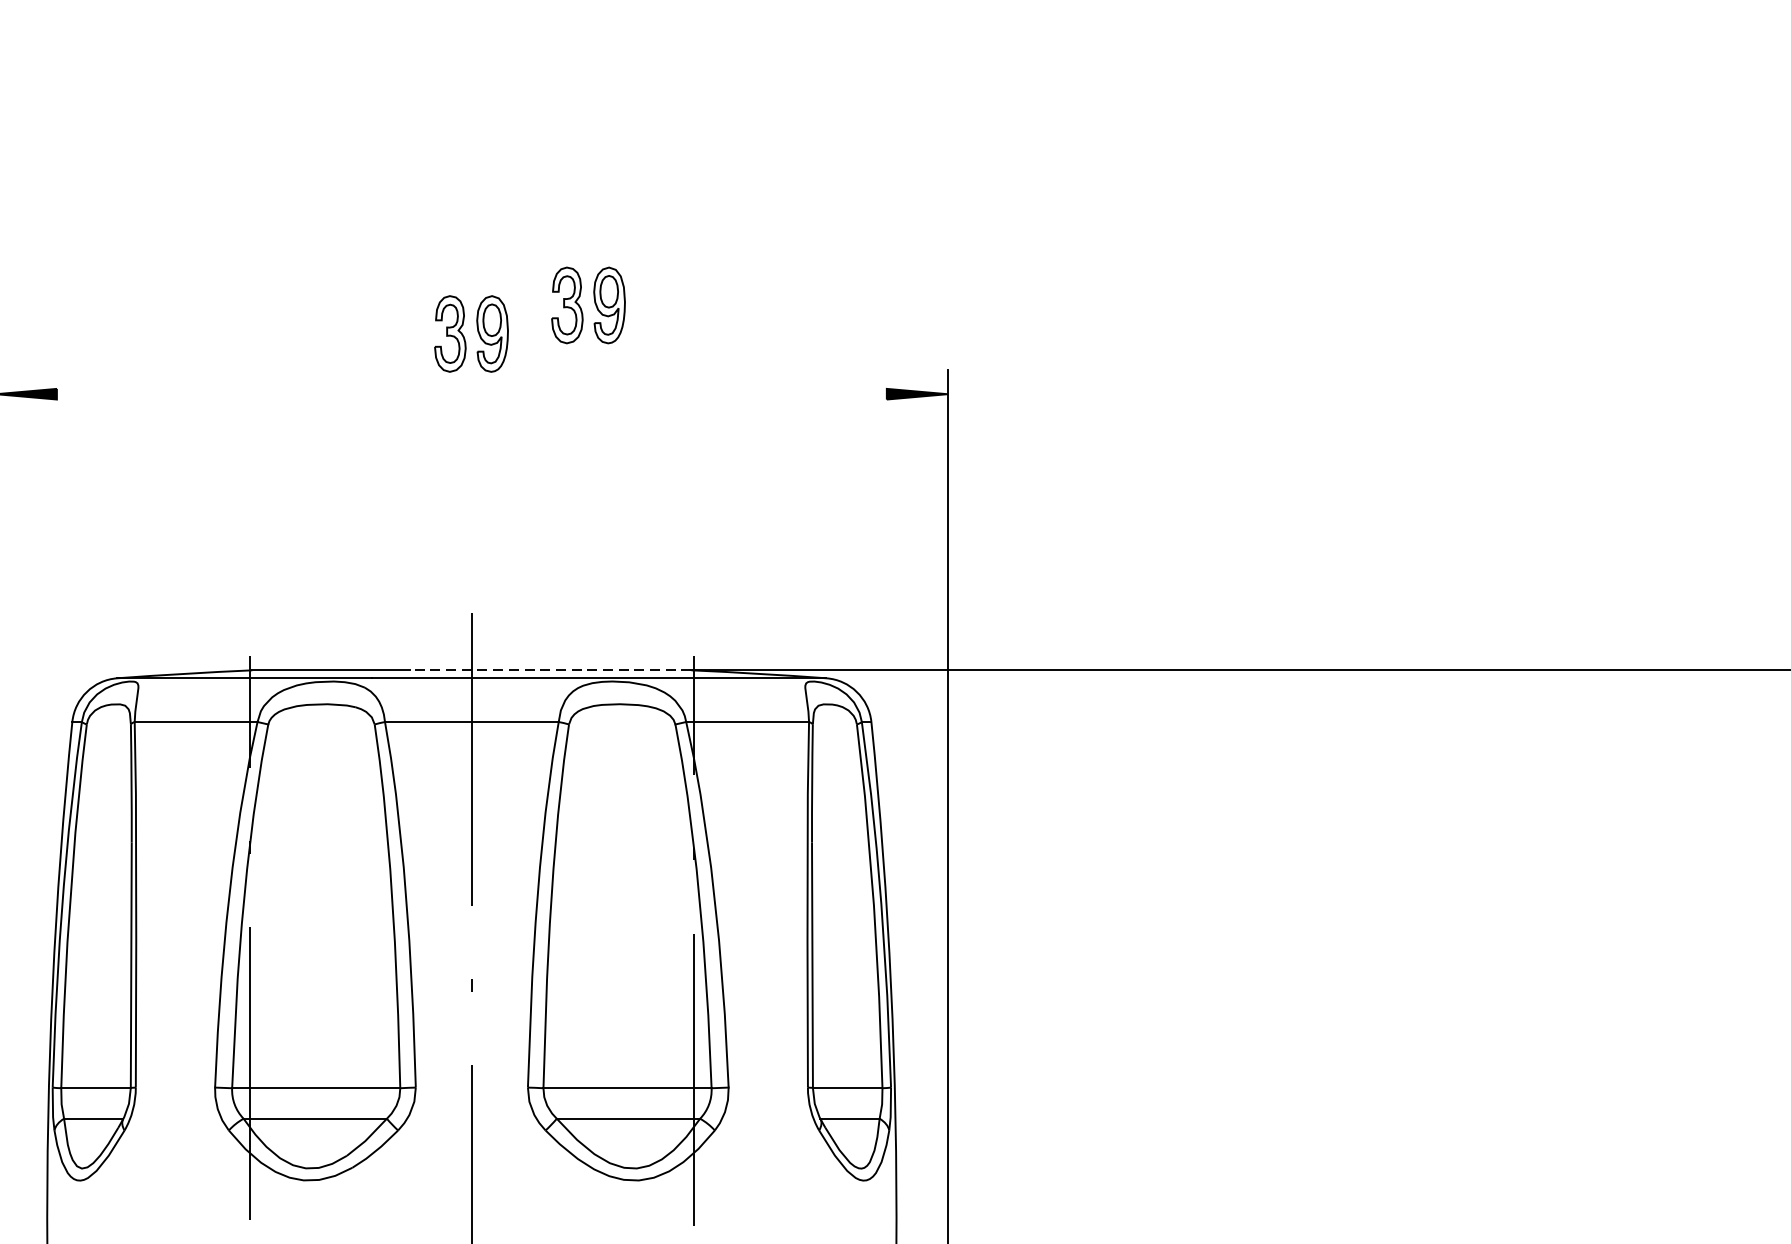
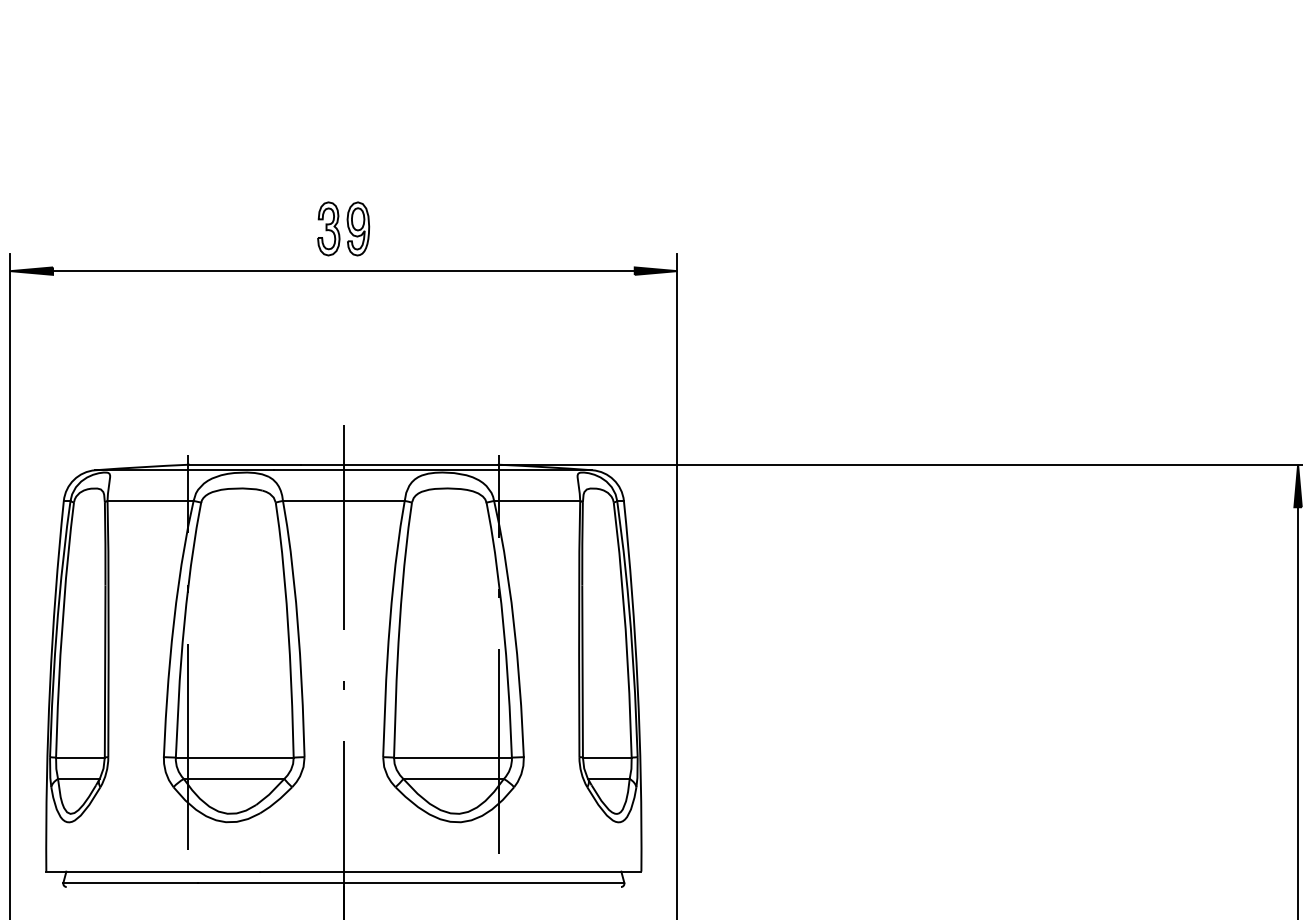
part: (588, 304) -> (425, 208), removed
line: (471, 394) -> (343, 271), added
line: (551, 670) -> (399, 464), dashed -> solid

